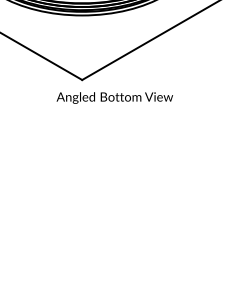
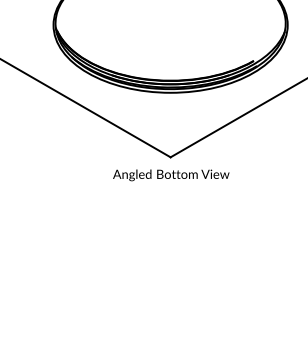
text: (115, 98) -> (171, 175), moved

